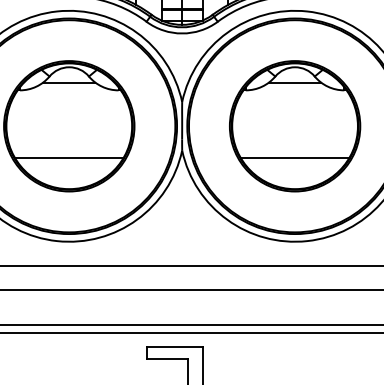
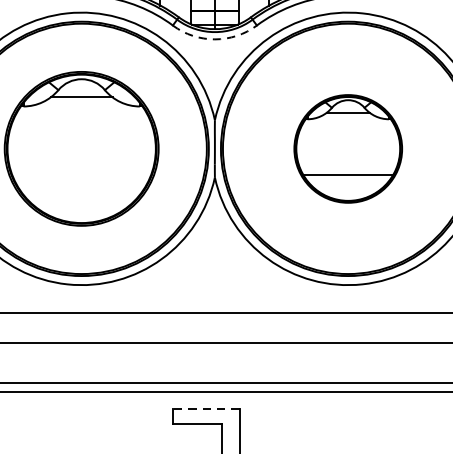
arc: (182, 33) -> (215, 39), solid -> dashed
part: (295, 126) -> (348, 149), size x0.7
line: (68, 157) -> (80, 185), removed
line: (174, 346) -> (205, 408), solid -> dashed

